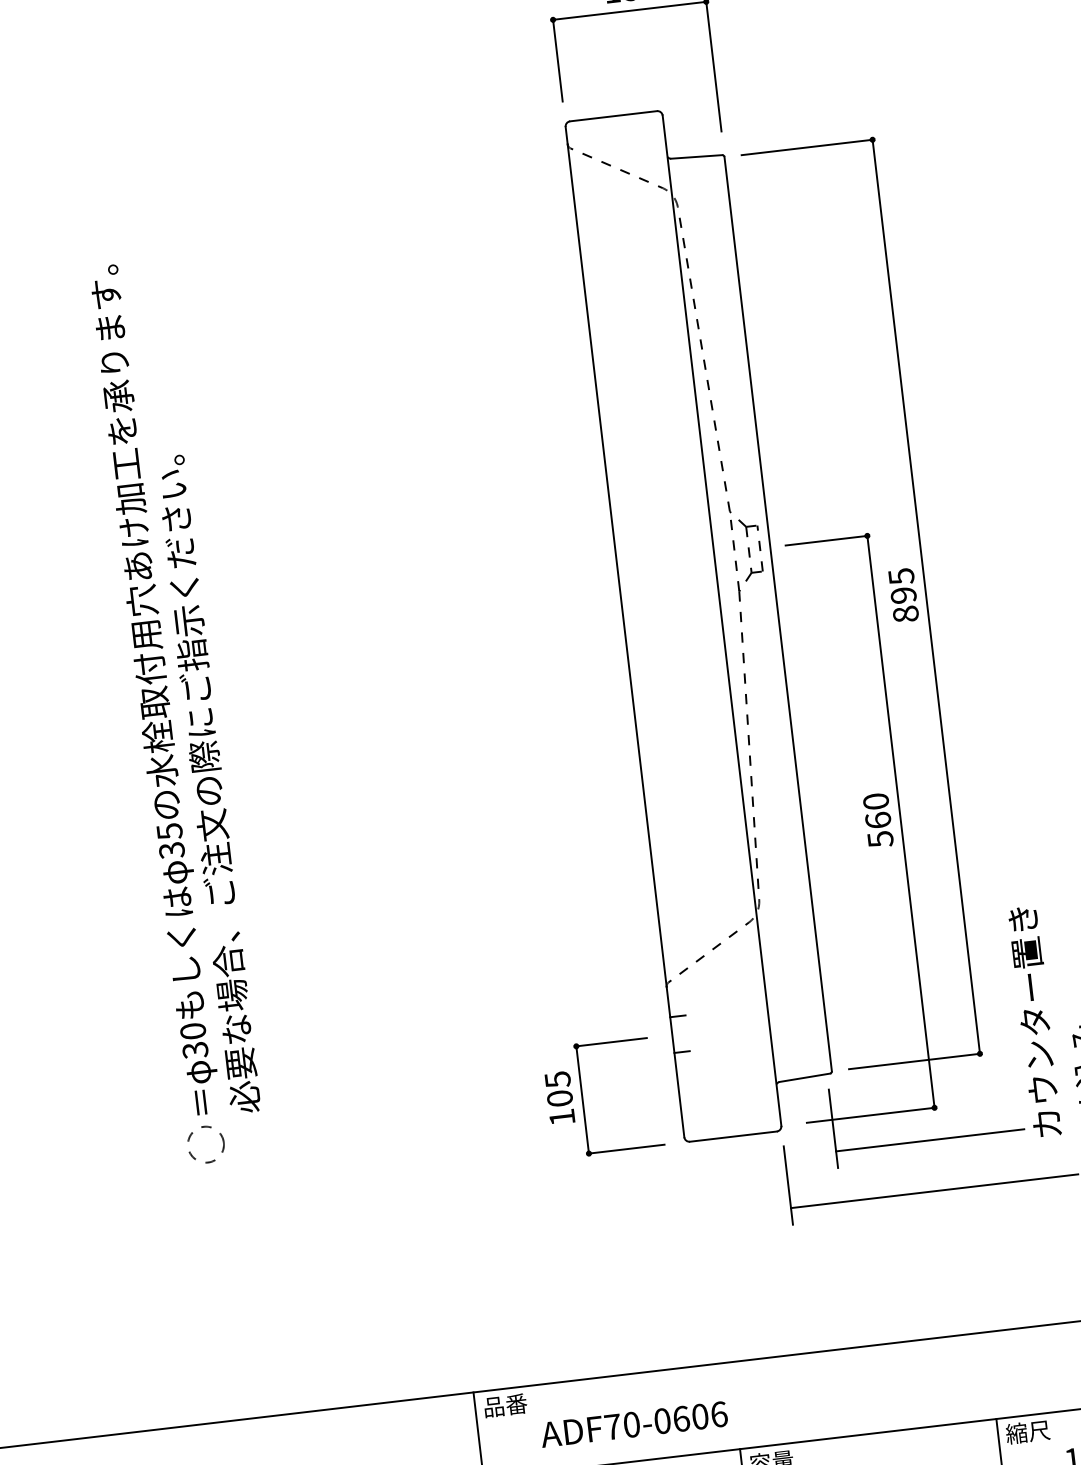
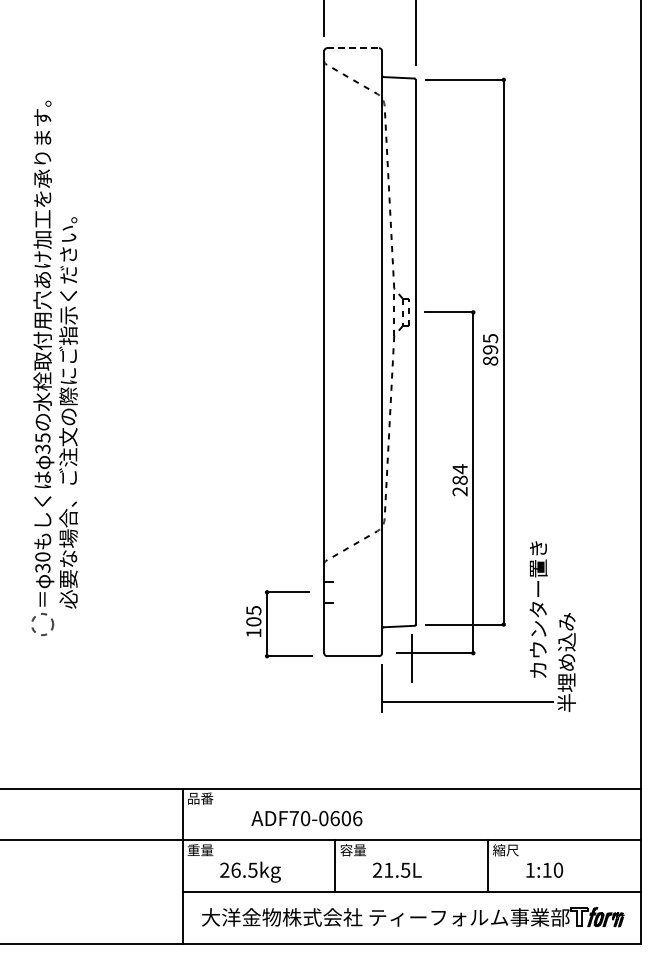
line: (614, 116) -> (353, 48), solid -> dashed
text: (877, 820) -> (459, 480), 560 -> 284
line: (930, 1139) -> (468, 671), removed
text: (633, 1424) -> (306, 818), moved

